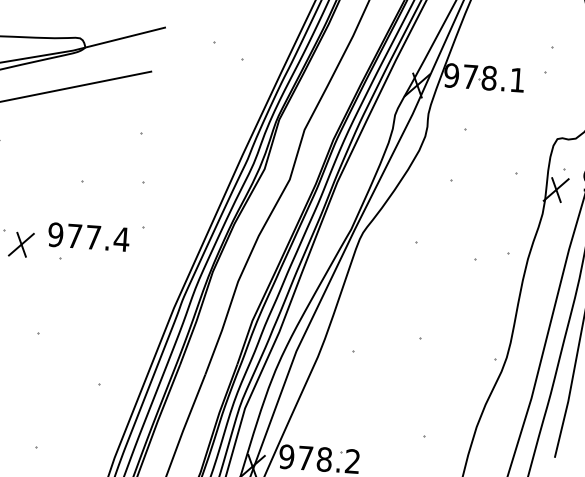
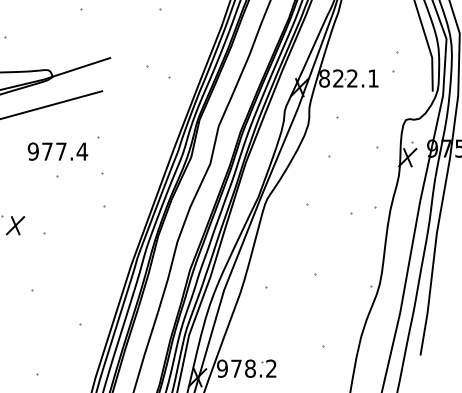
text: (470, 76) -> (338, 78), 978.1 -> 822.1
text: (88, 236) -> (57, 151), moved

